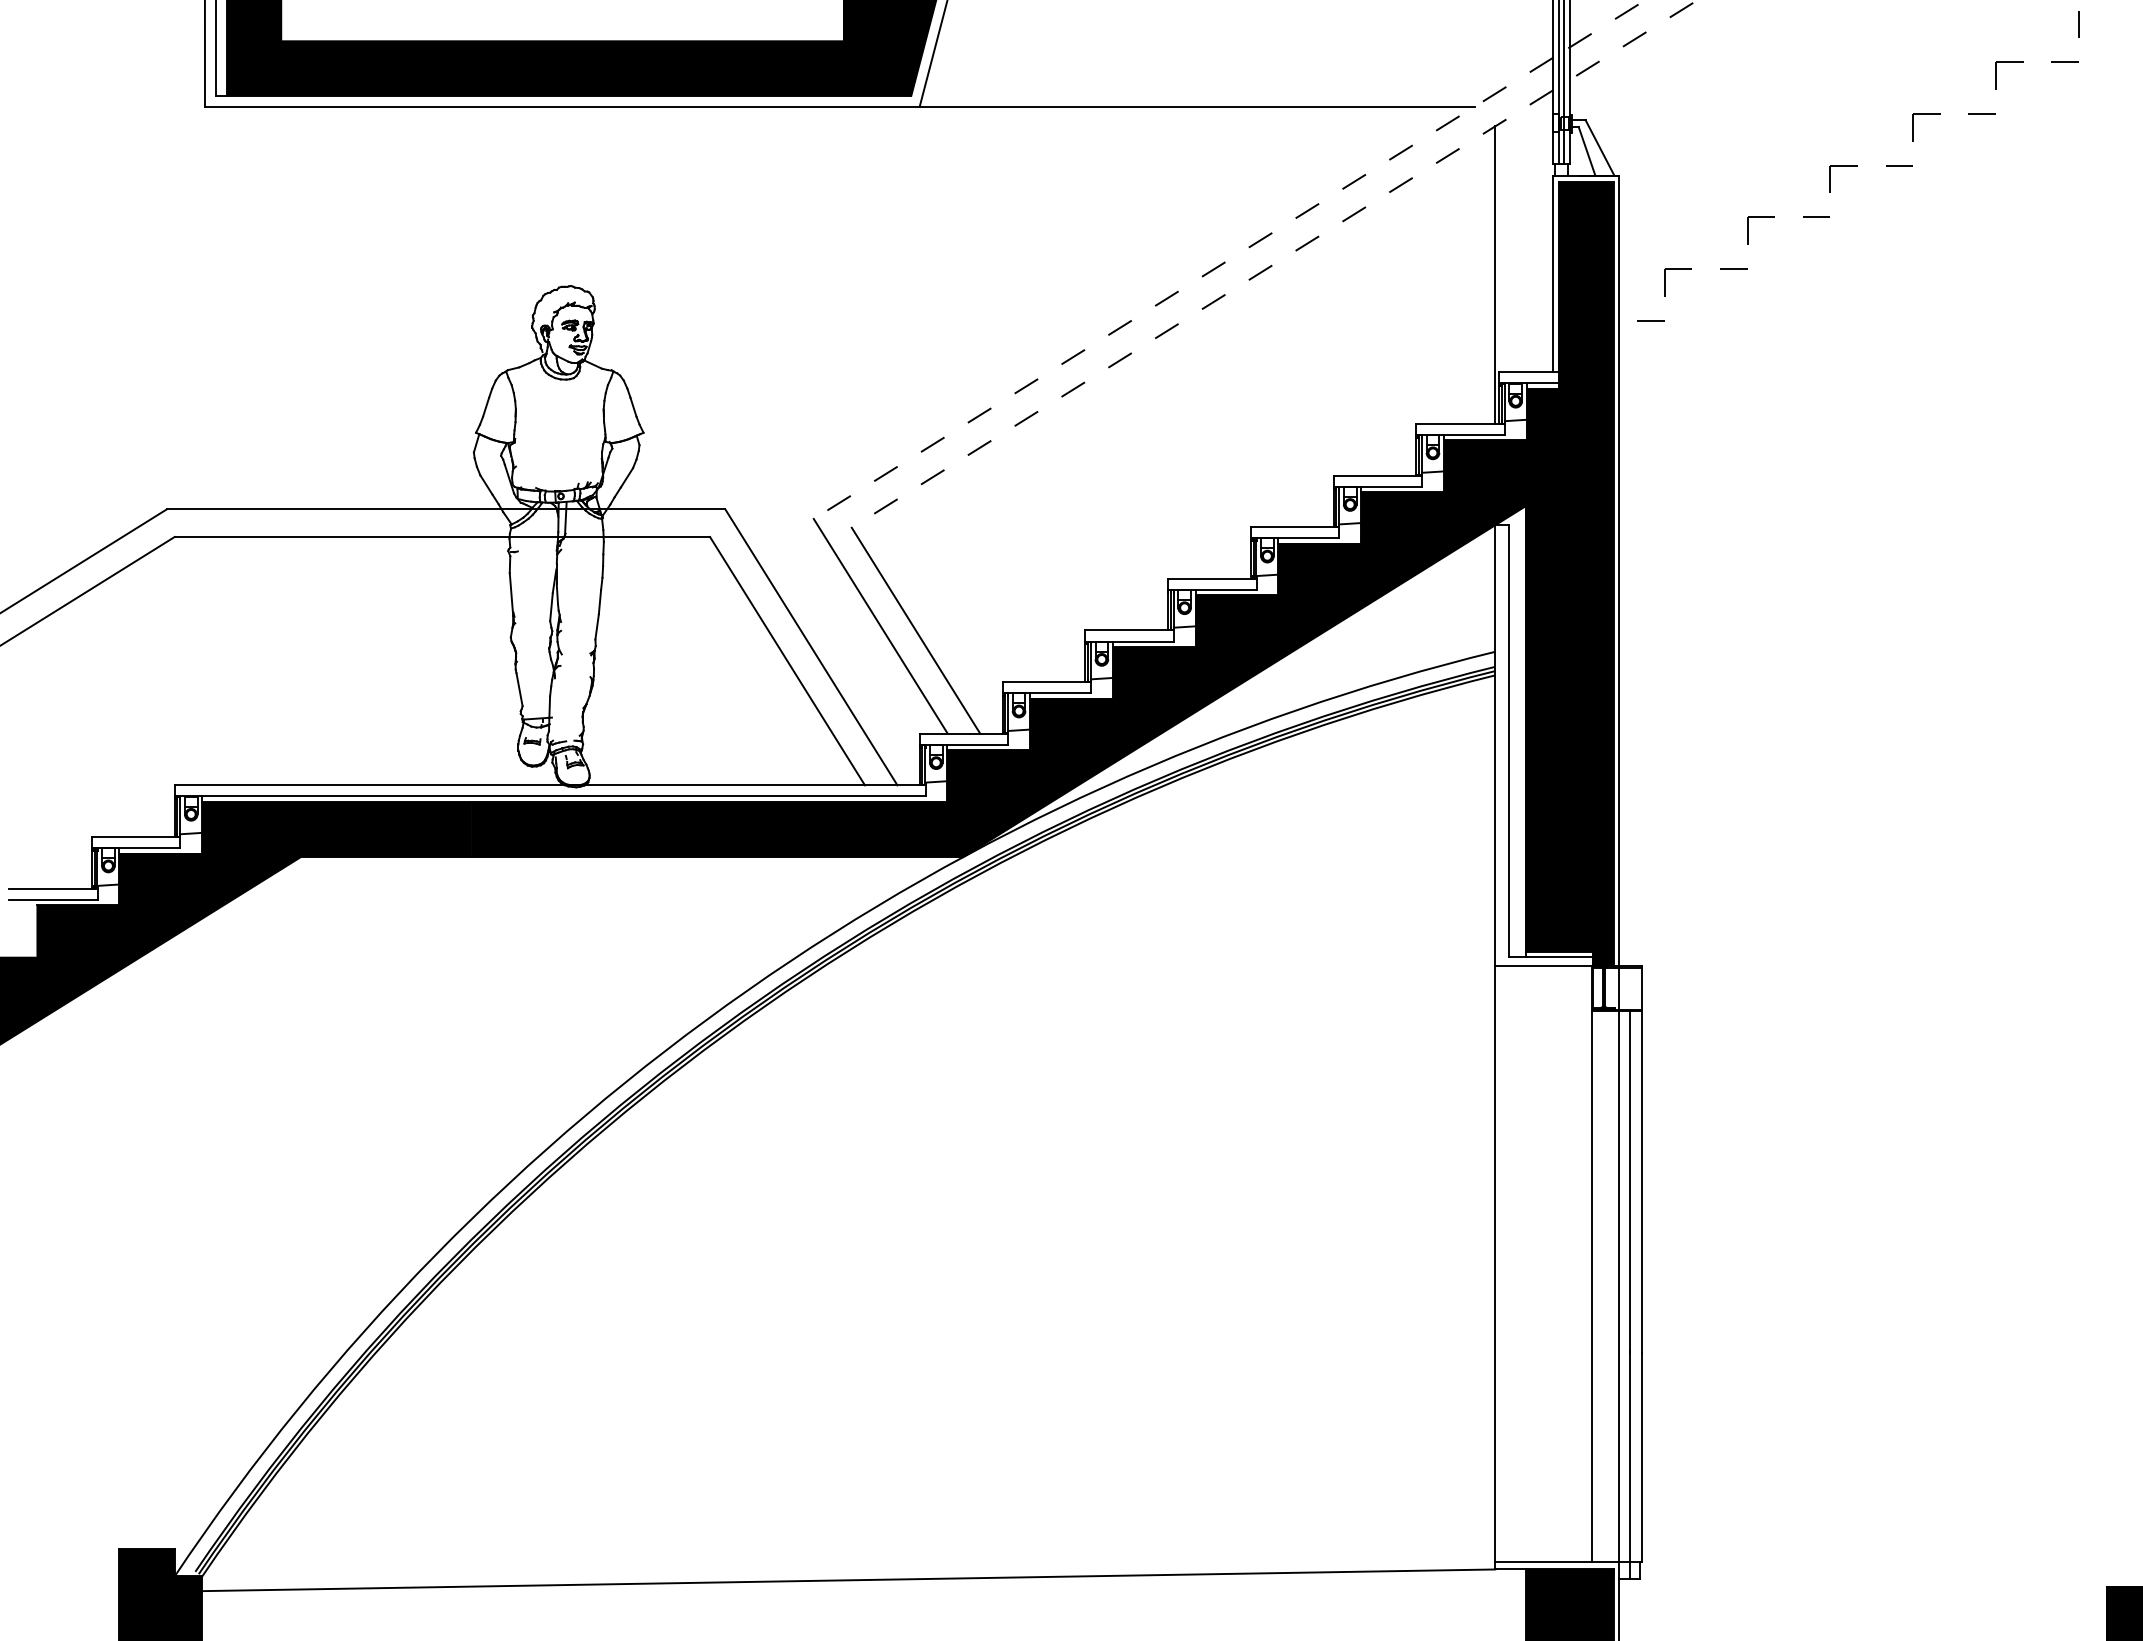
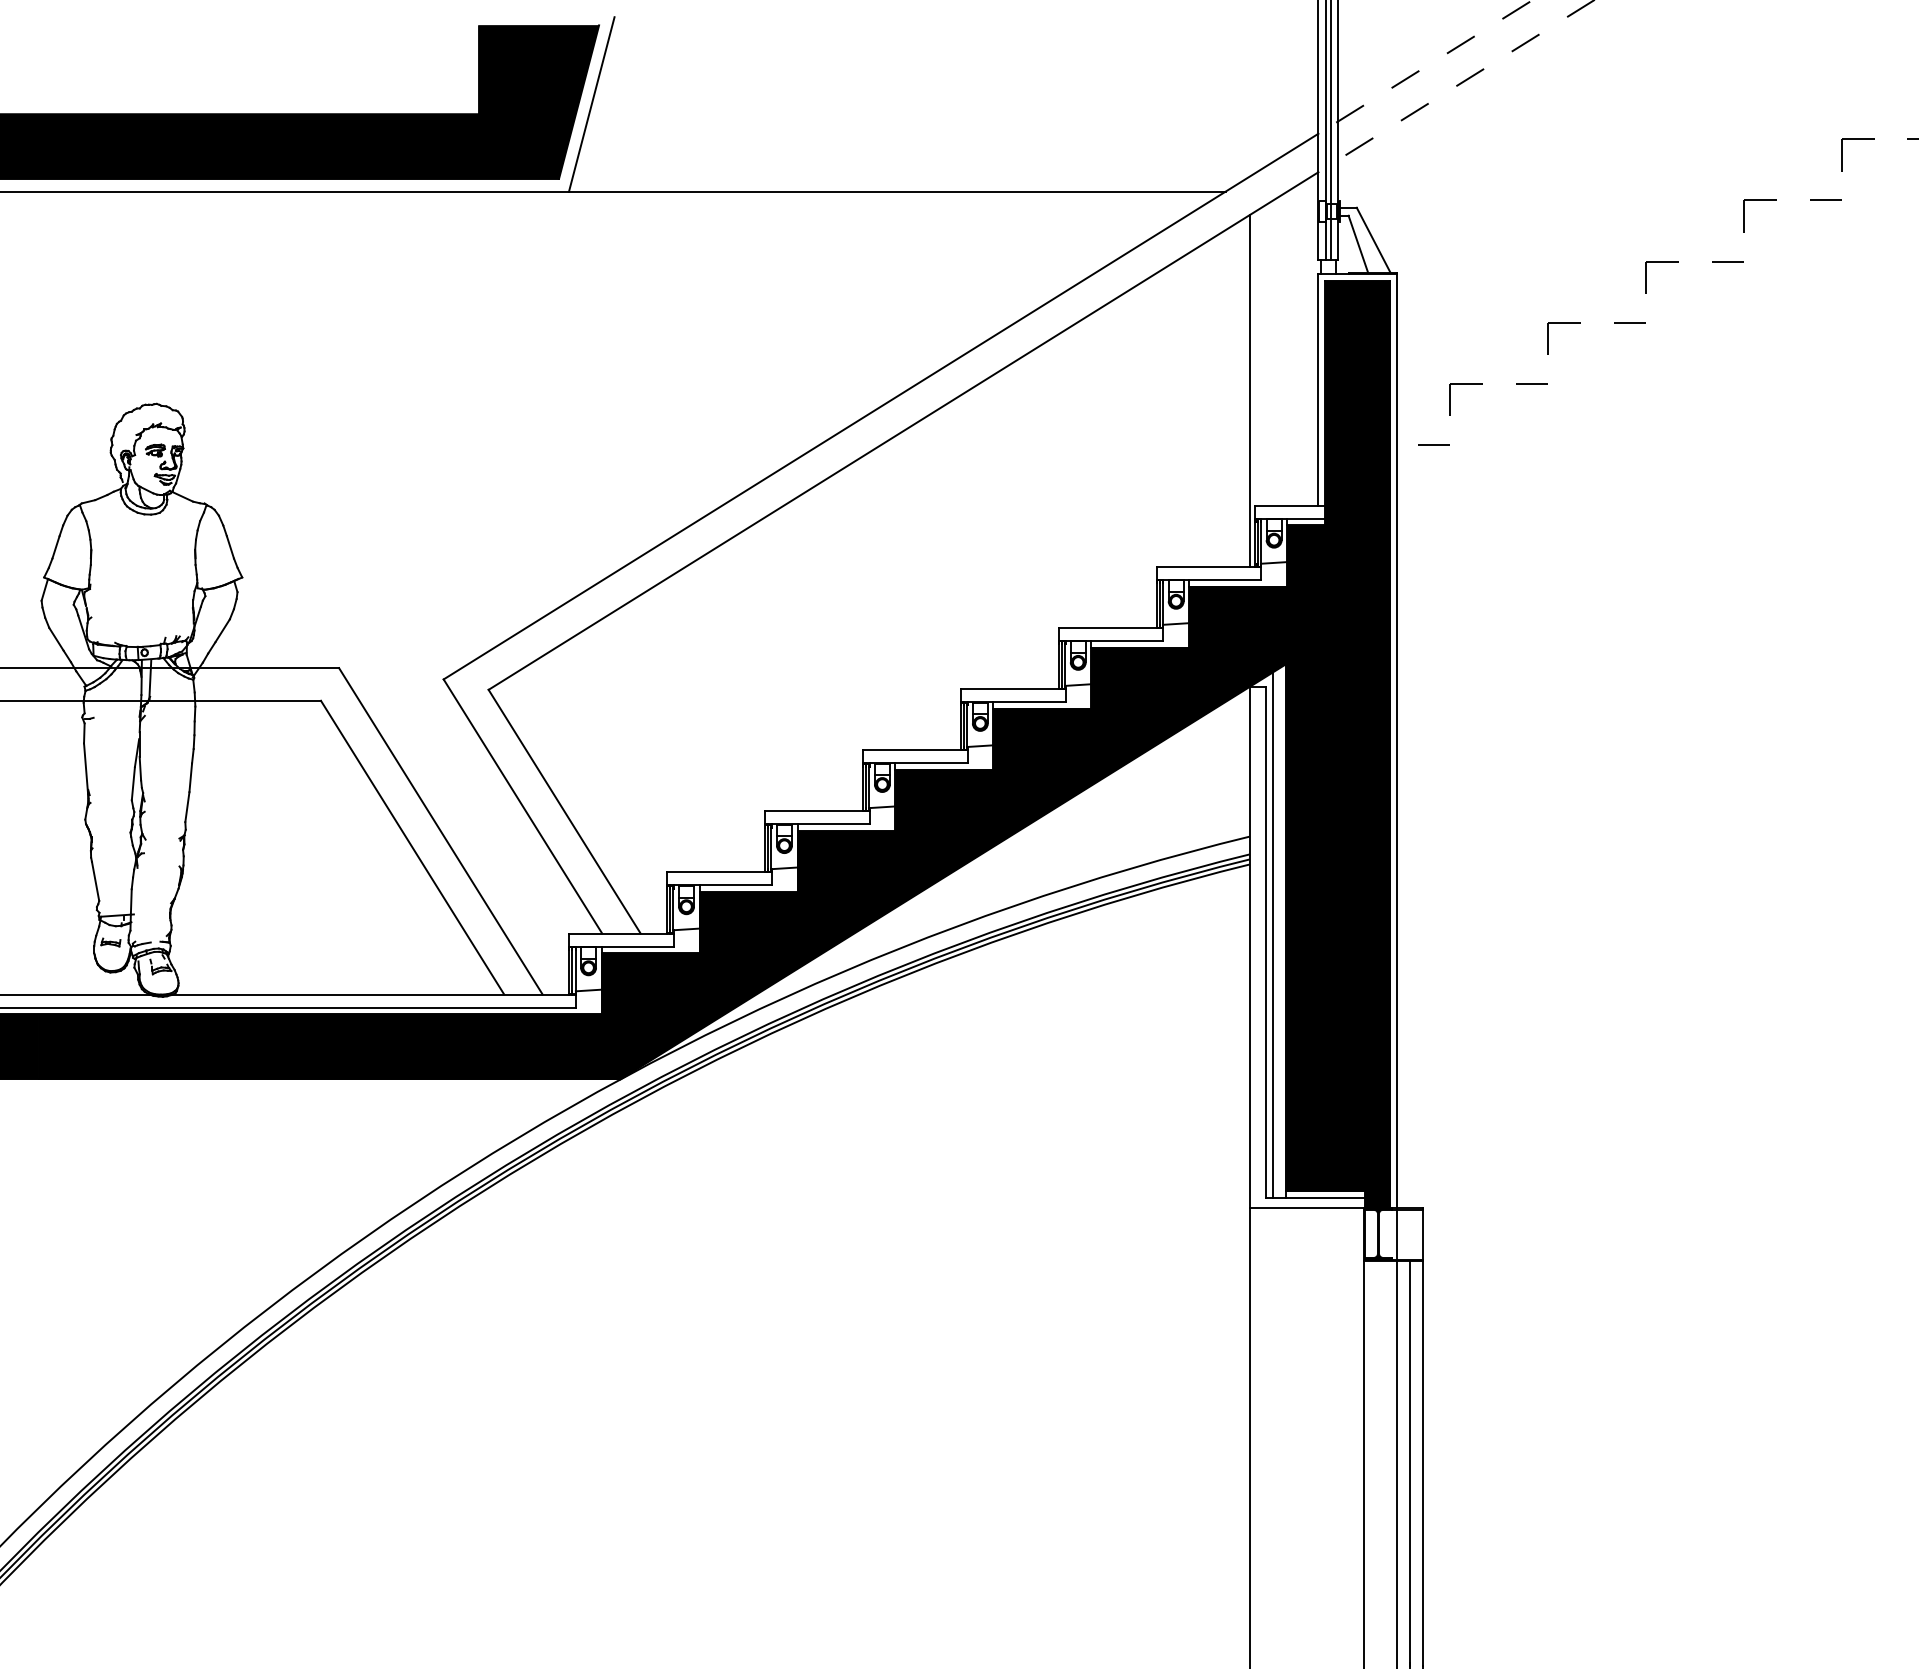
line: (1183, 288) -> (881, 406), dashed -> solid
line: (1202, 309) -> (903, 431), dashed -> solid
line: (1514, 735) -> (1272, 935), added

